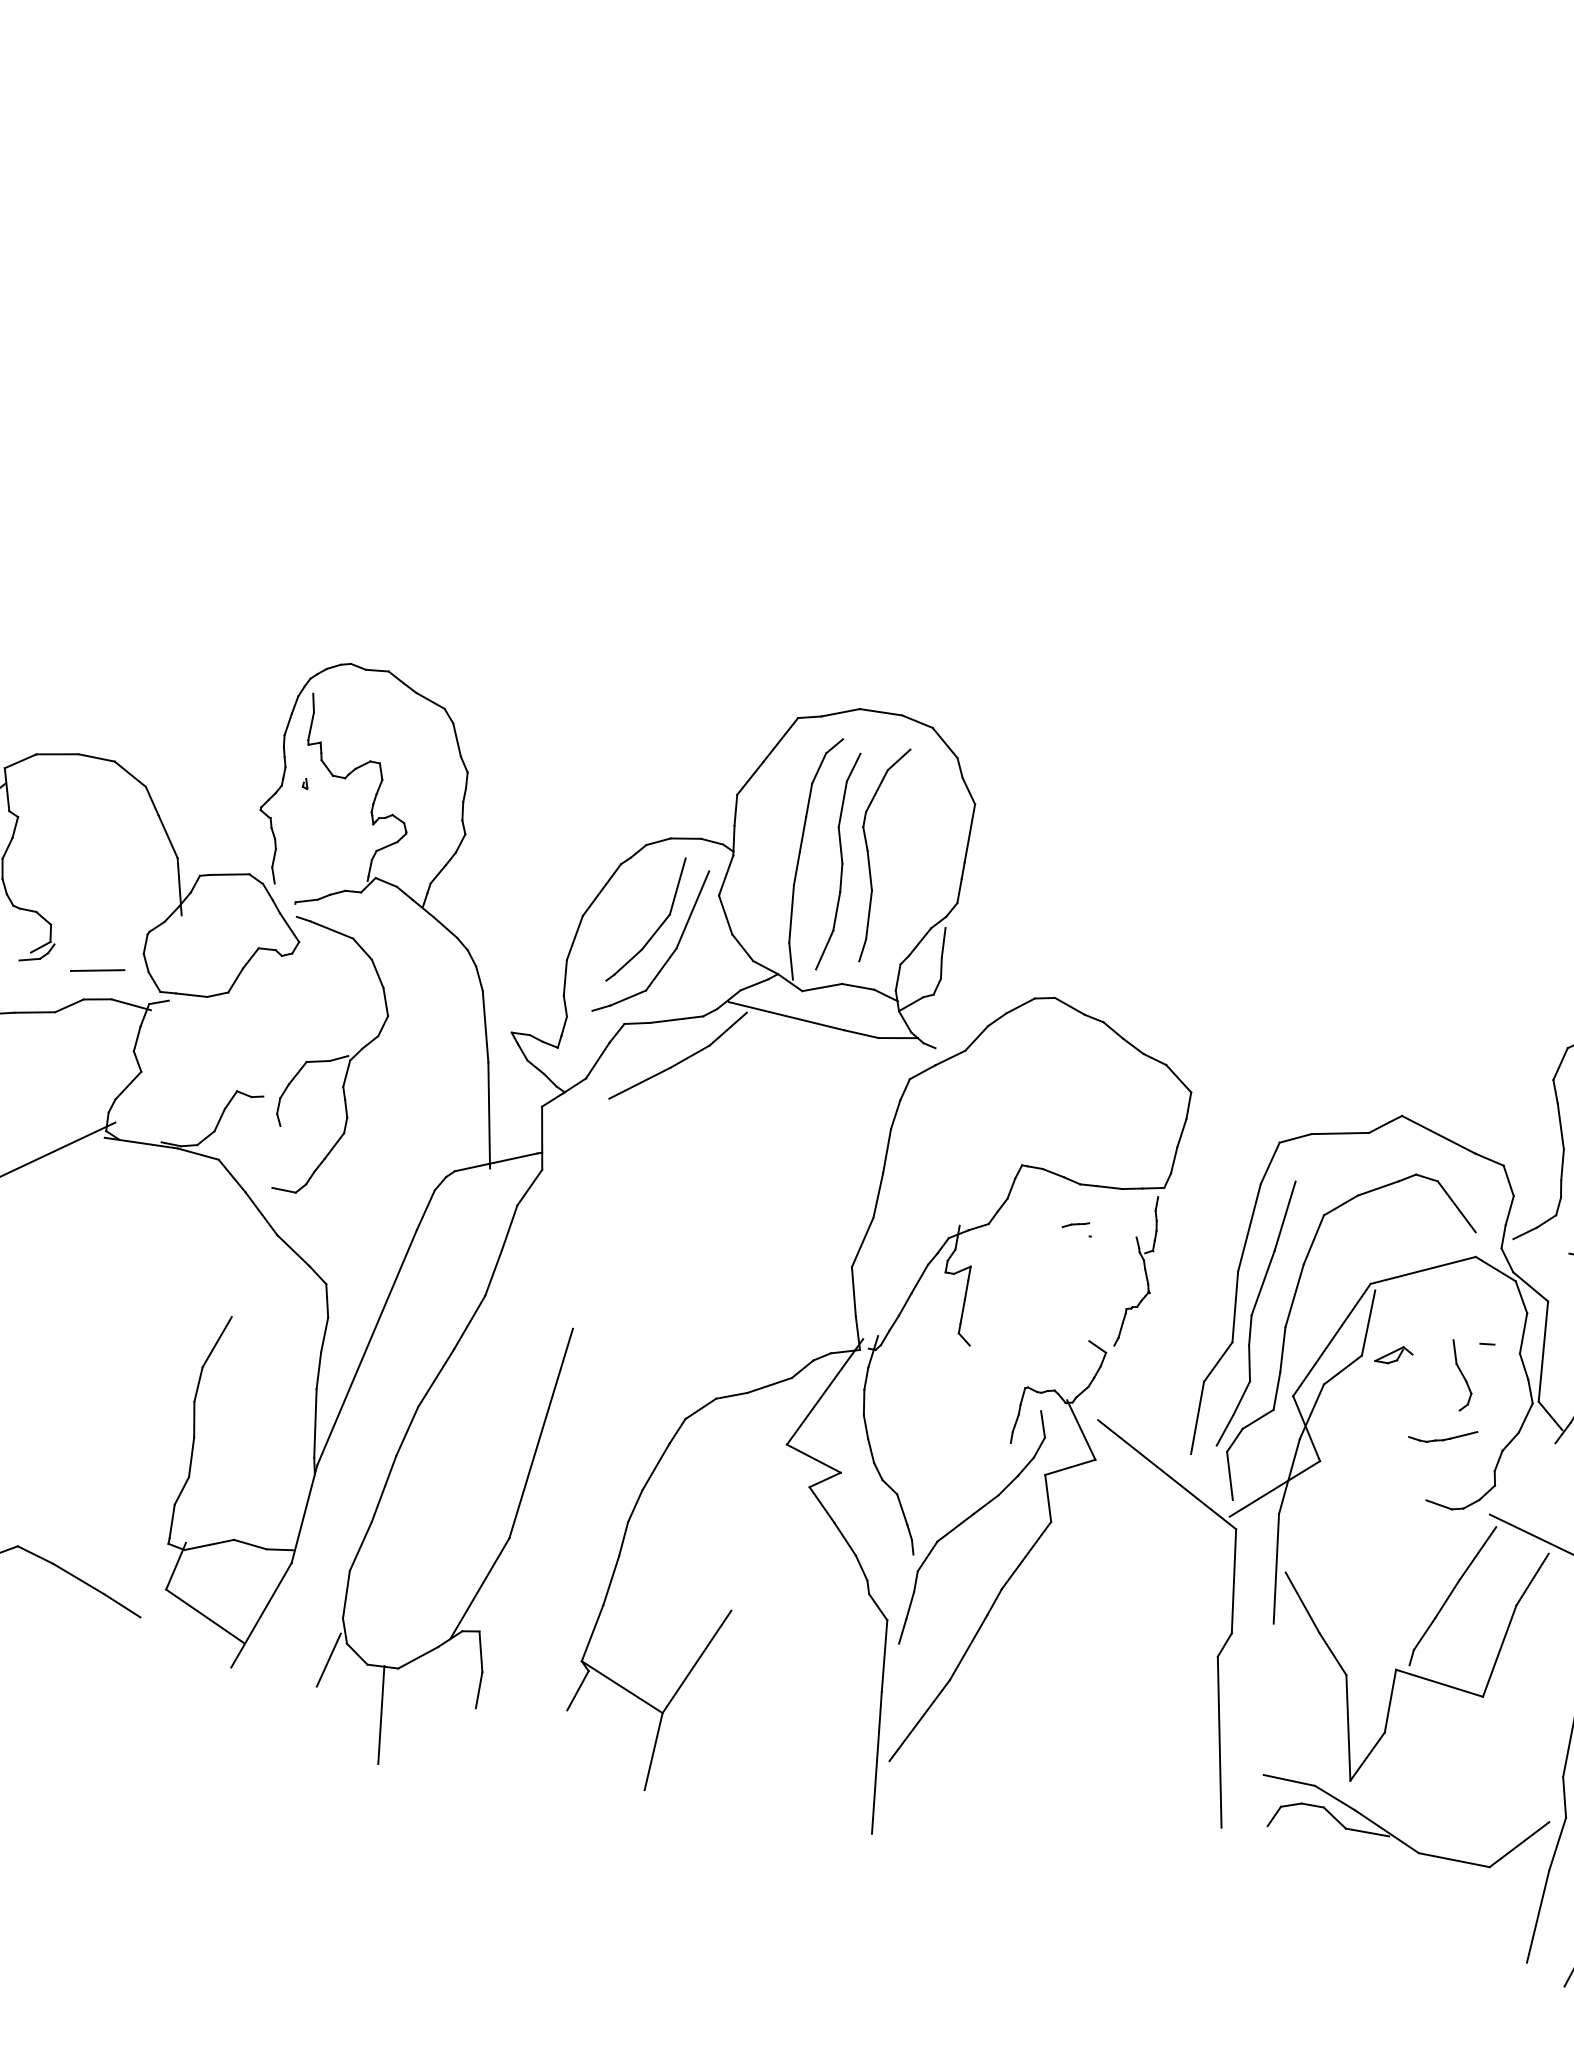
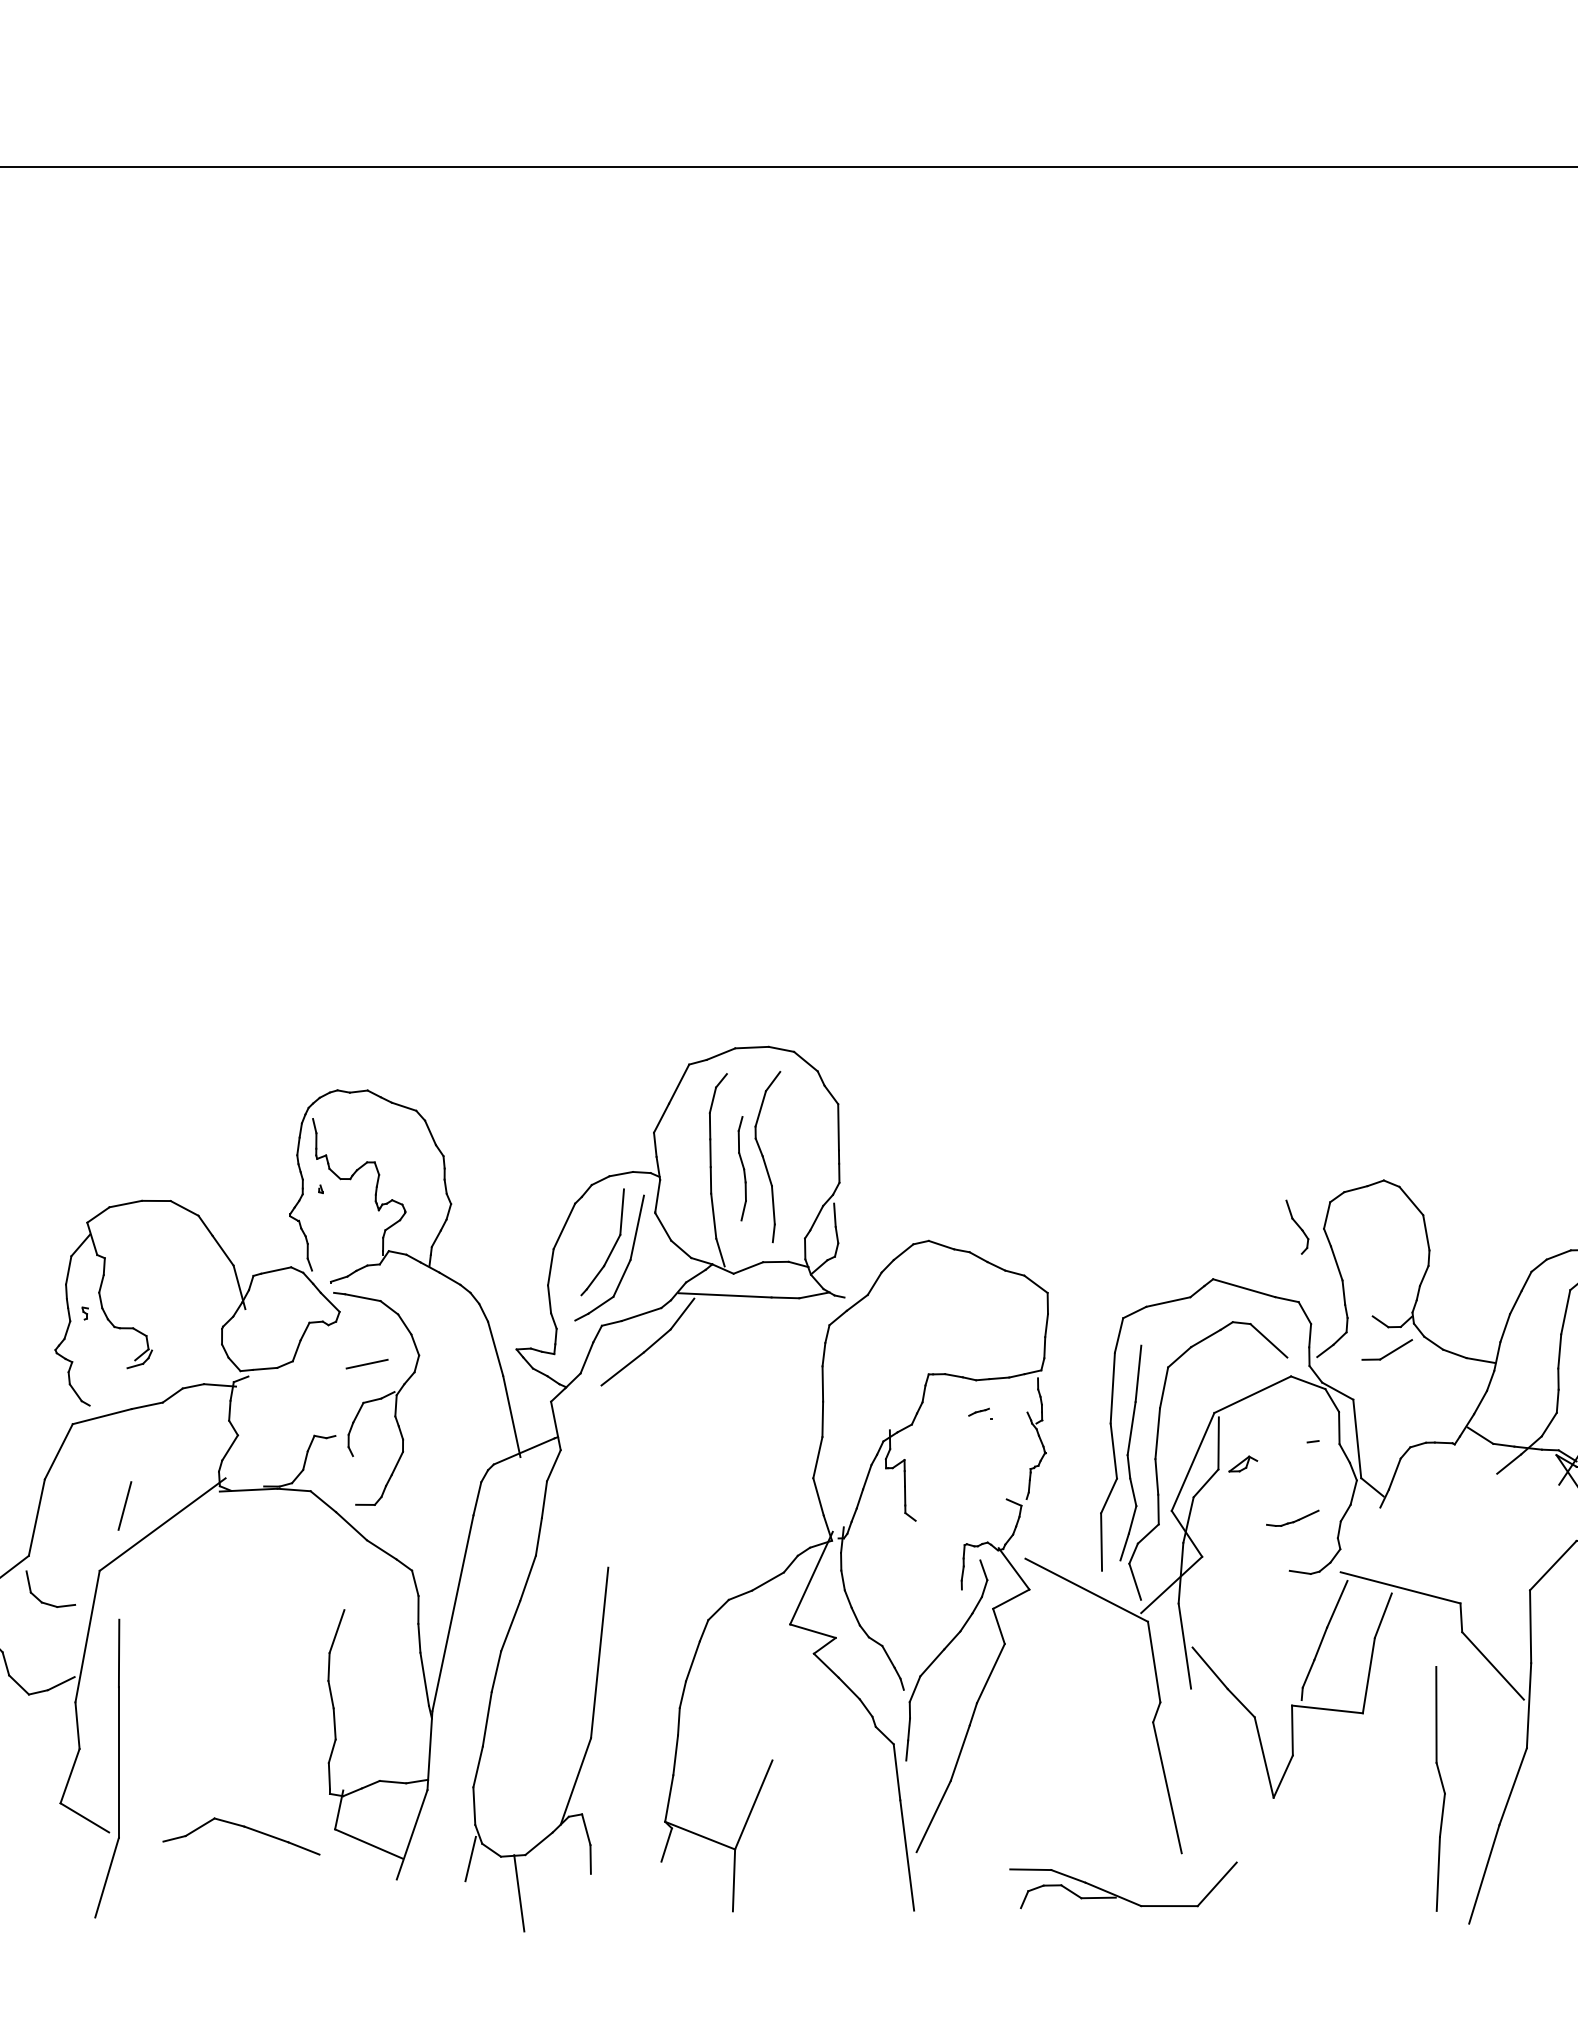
part: (839, 861) -> (742, 1168), size x0.6
line: (97, 969) -> (366, 1363), moved
part: (1460, 1375) -> (1297, 1226), moved
part: (1393, 1834) -> (1118, 1895), moved

